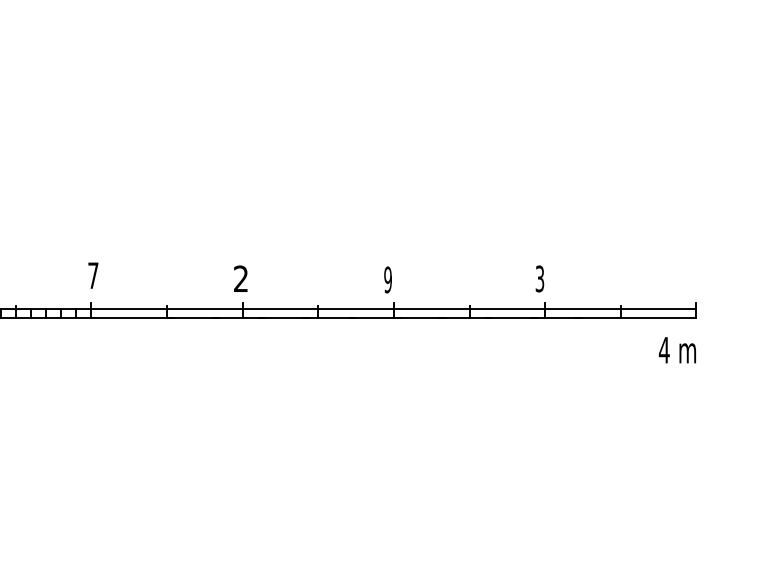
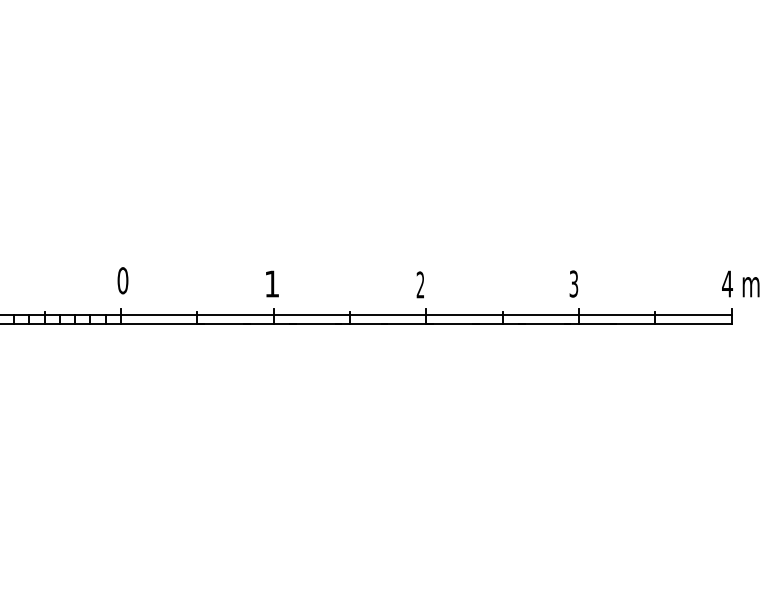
text: (92, 275) -> (122, 280), 7 -> 0
text: (240, 278) -> (271, 283), 2 -> 1
text: (388, 279) -> (420, 284), 9 -> 2
text: (677, 349) -> (740, 283), moved

